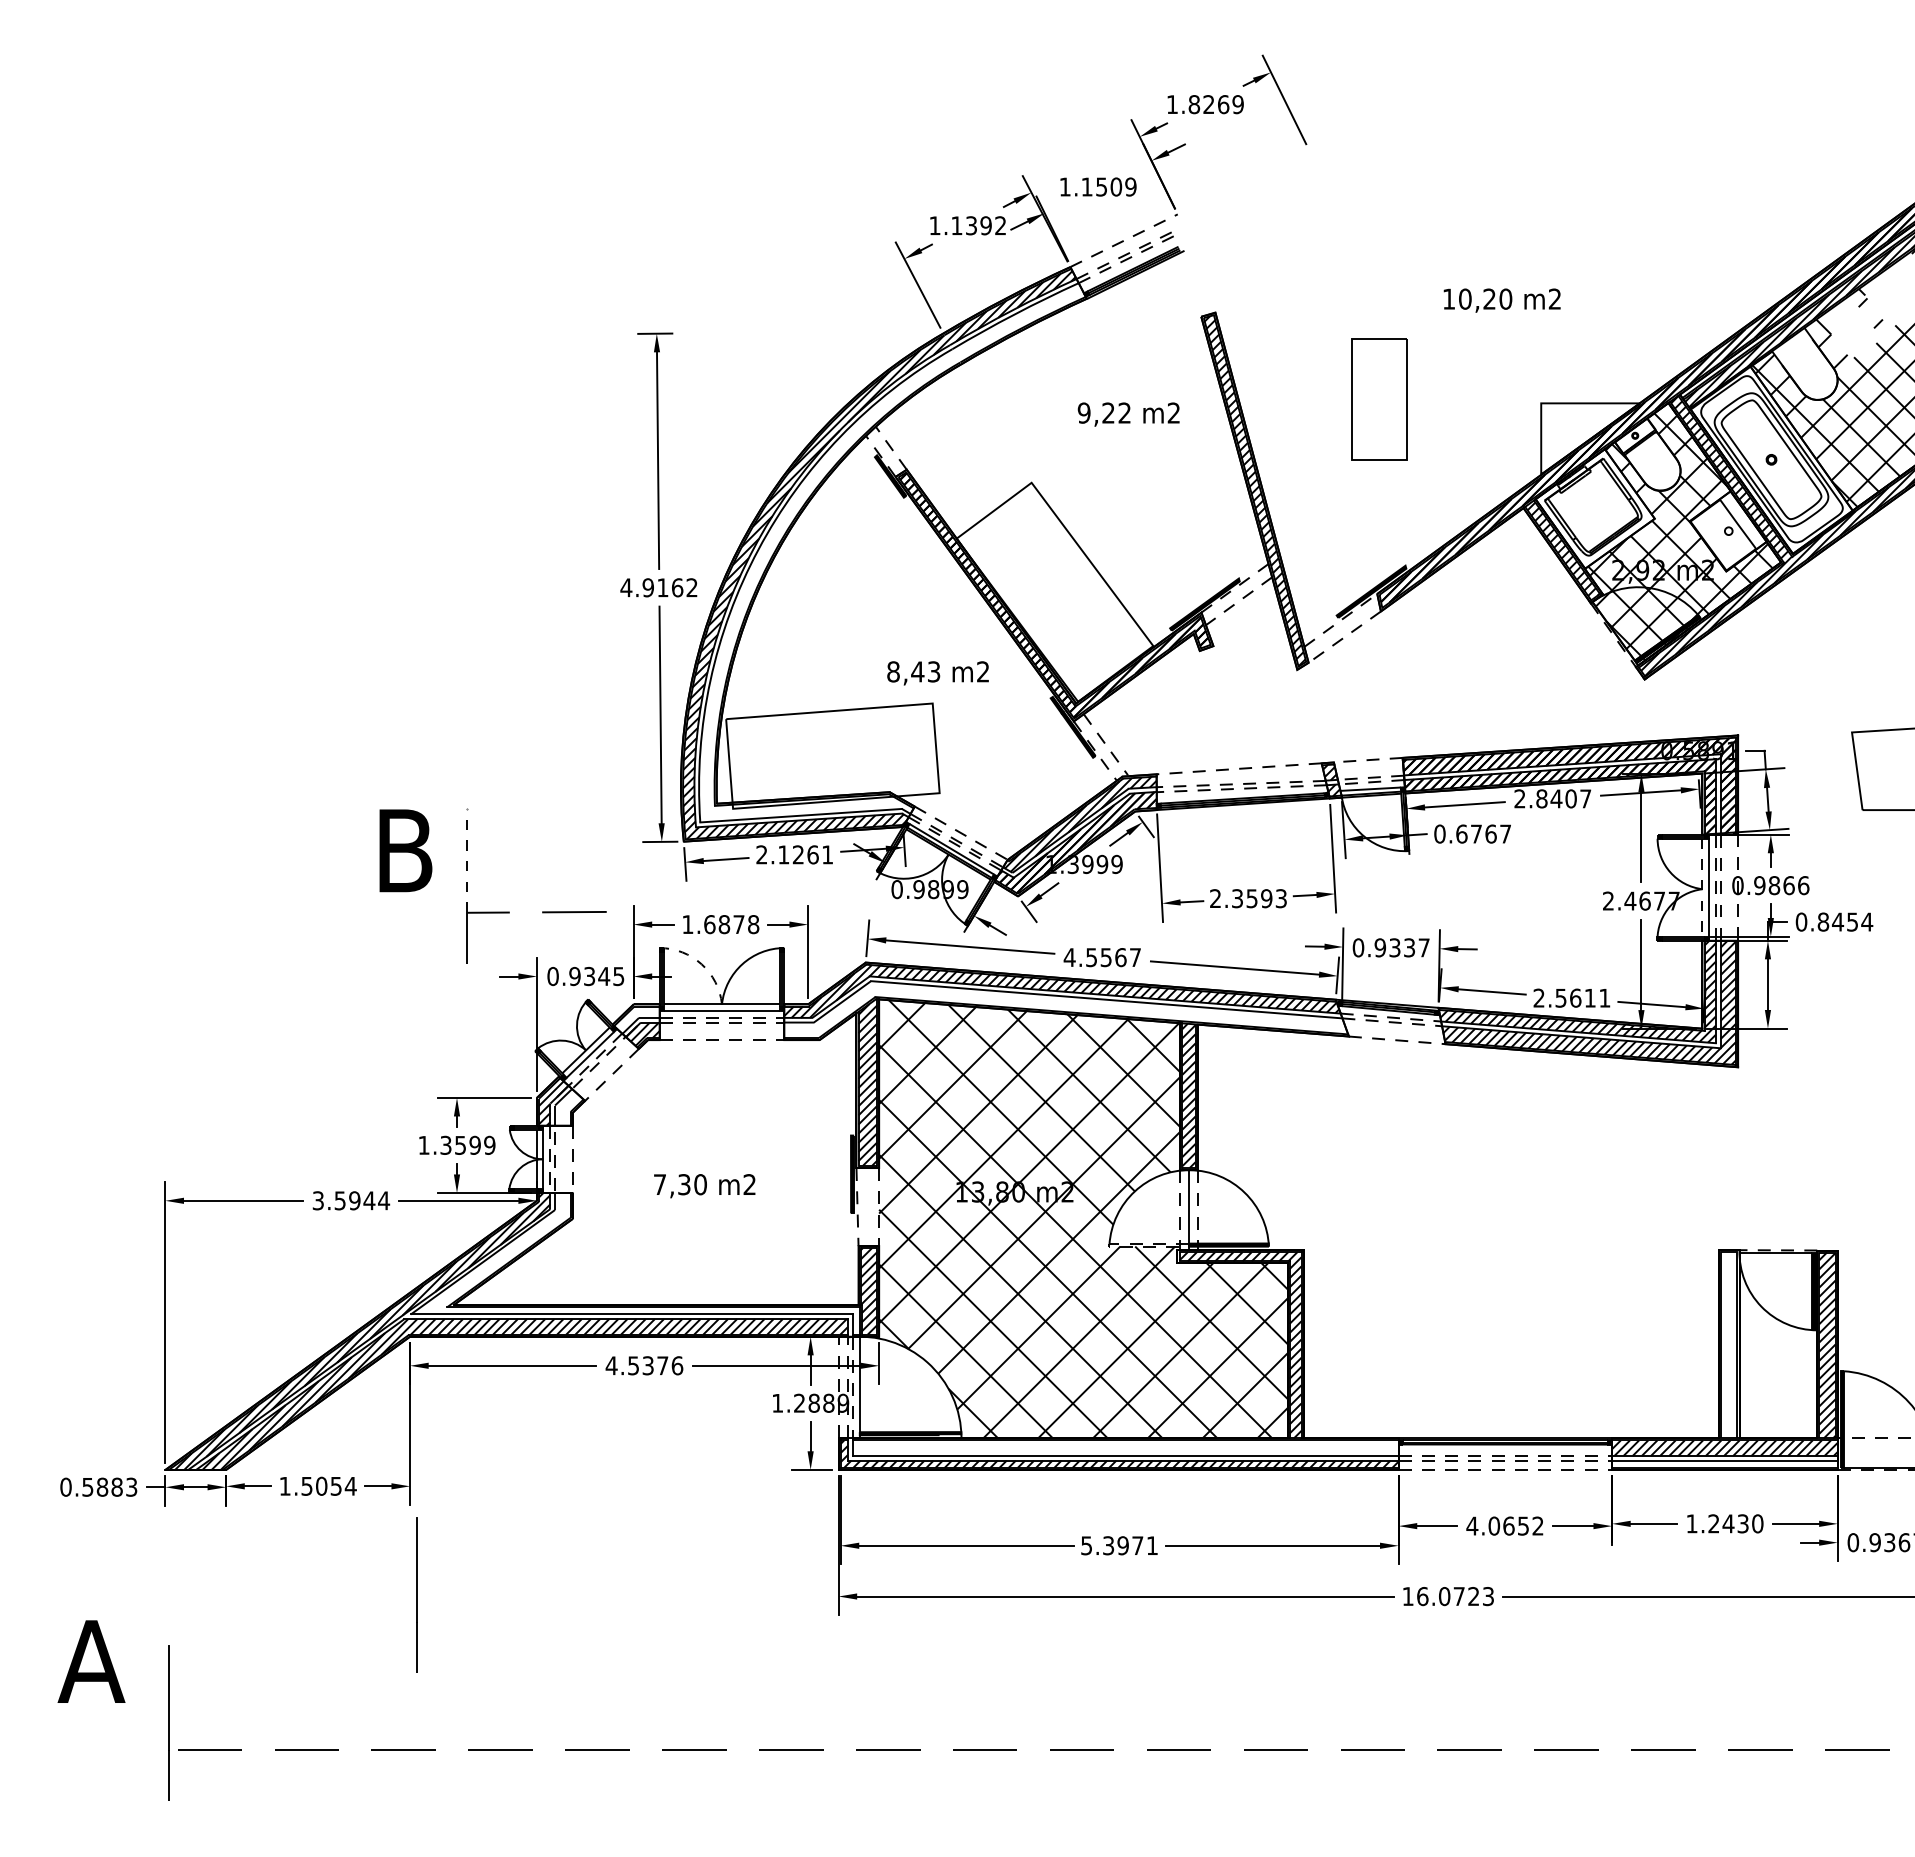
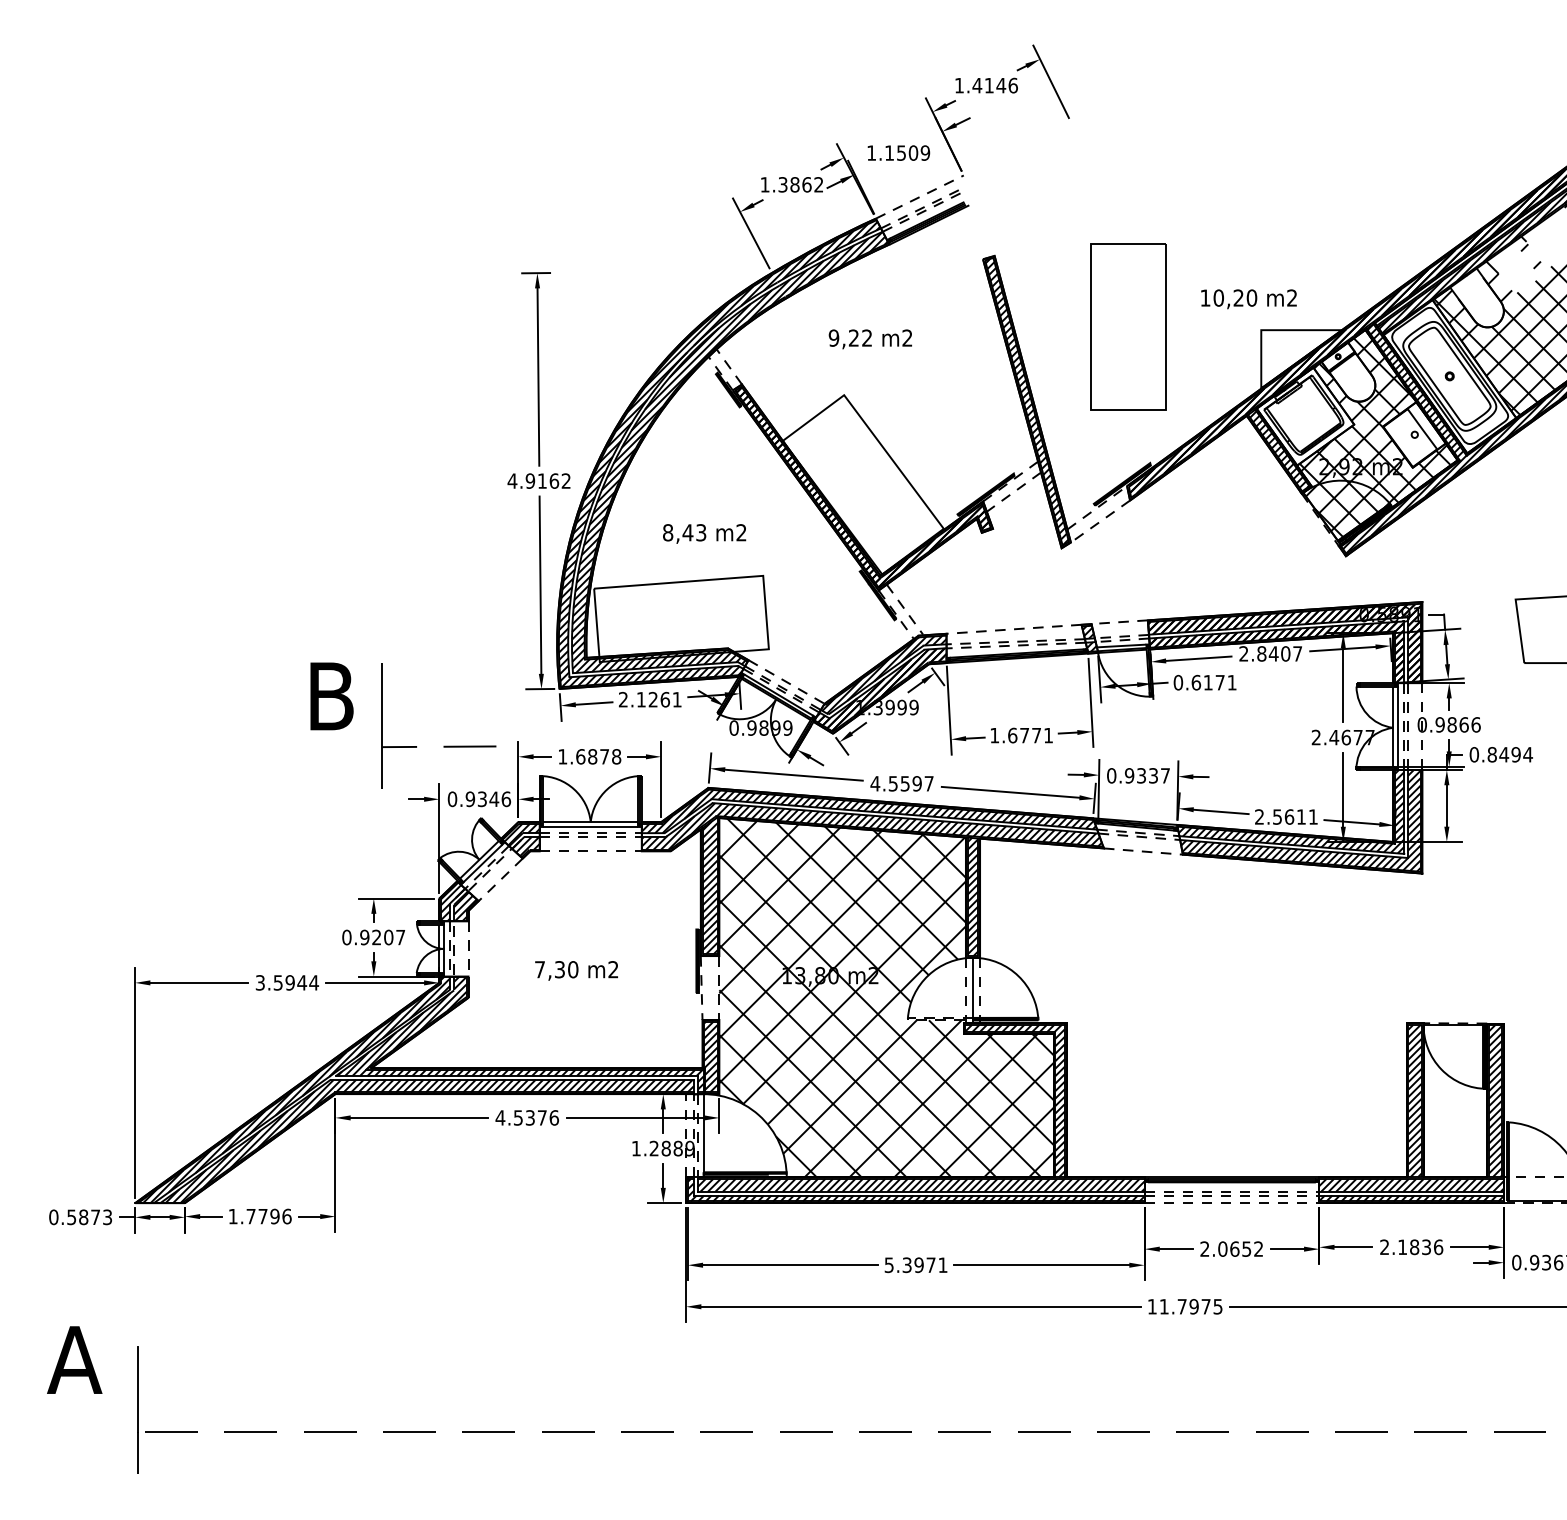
text: (1215, 104) -> (994, 85), 1.8269 -> 1.4146
text: (971, 225) -> (794, 184), 1.1392 -> 1.3862
text: (1501, 300) -> (1248, 299), moved
part: (1378, 399) -> (1128, 327), size x1.67
text: (1128, 414) -> (870, 339), moved
hatch: (891, 552) -> (729, 452), added
text: (937, 673) -> (704, 534), moved
text: (1490, 833) -> (1219, 682), 0.6767 -> 0.6171
line: (467, 861) -> (382, 705), dashed -> solid
line: (1702, 887) -> (1393, 726), dashed -> solid
text: (1248, 898) -> (1021, 735), 2.3593 -> 1.6771
text: (1852, 921) -> (1516, 754), 0.8454 -> 0.8494
text: (1120, 957) -> (916, 783), 4.5567 -> 4.5597
arc: (701, 964) -> (573, 789), dashed -> solid
text: (618, 976) -> (506, 799), 0.9345 -> 0.9346
hatch: (1065, 1009) -> (871, 826), added
hatch: (637, 1019) -> (521, 834), added
hatch: (568, 1107) -> (465, 906), added
text: (456, 1144) -> (373, 936), 1.3599 -> 0.9207
hatch: (635, 1263) -> (519, 1034), added
hatch: (1729, 1345) -> (1415, 1101), added
hatch: (1125, 1447) -> (921, 1184), added
hatch: (1724, 1463) -> (1411, 1197), added
text: (328, 1485) -> (268, 1215), 1.5054 -> 1.7796
text: (116, 1486) -> (95, 1216), 0.5883 -> 0.5873
text: (1724, 1523) -> (1411, 1247), 1.2430 -> 2.1836
text: (1472, 1525) -> (1205, 1248), 4.0652 -> 2.0652
line: (416, 1594) -> (340, 1305), removed
text: (1455, 1596) -> (1191, 1306), 16.0723 -> 11.7975

